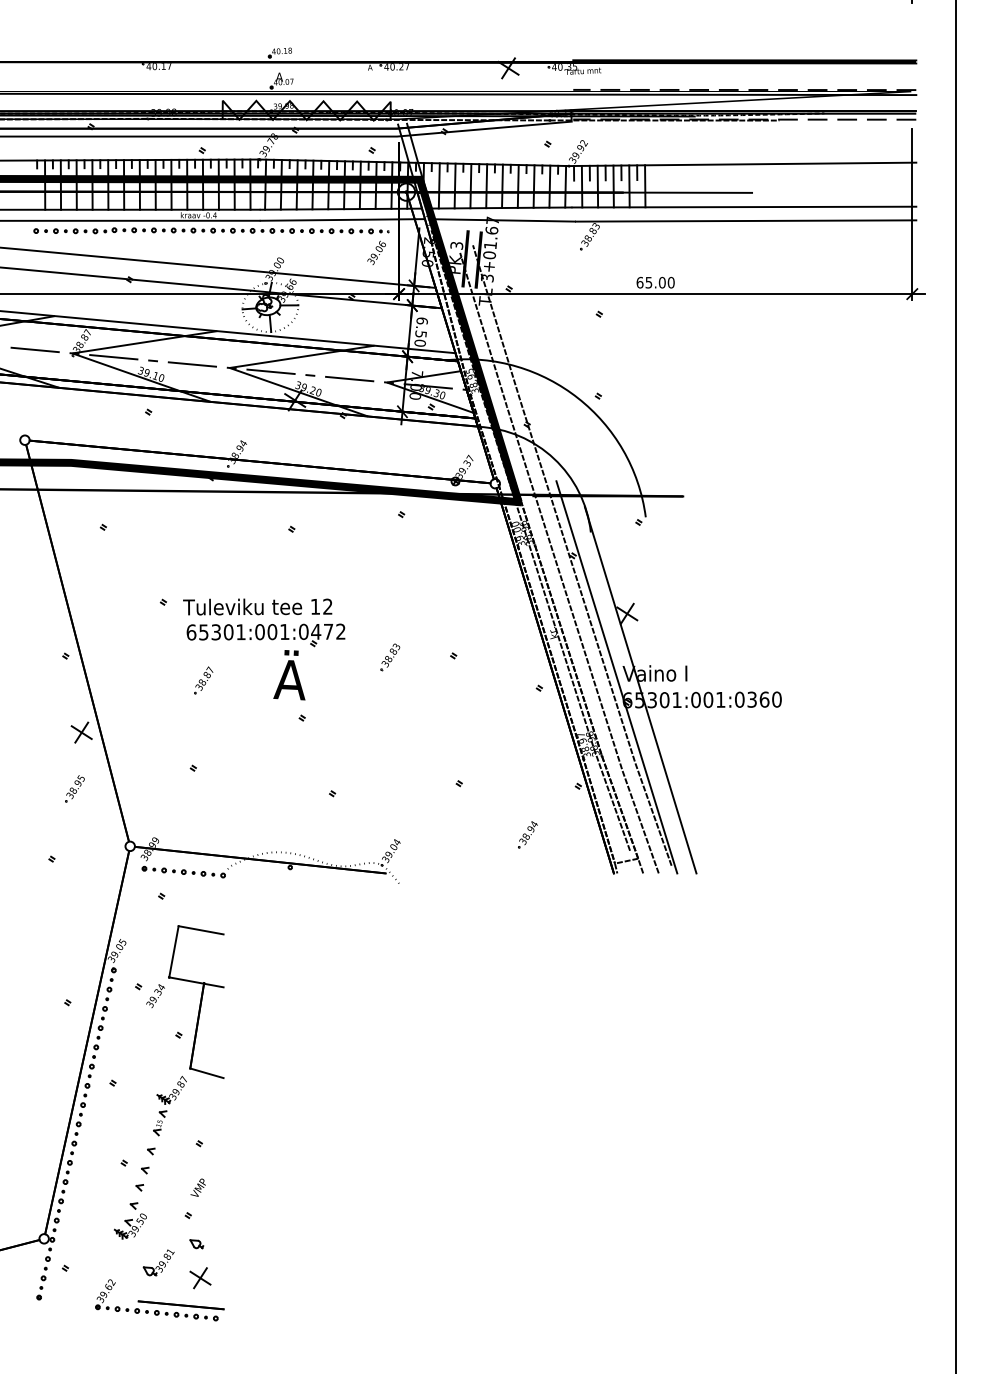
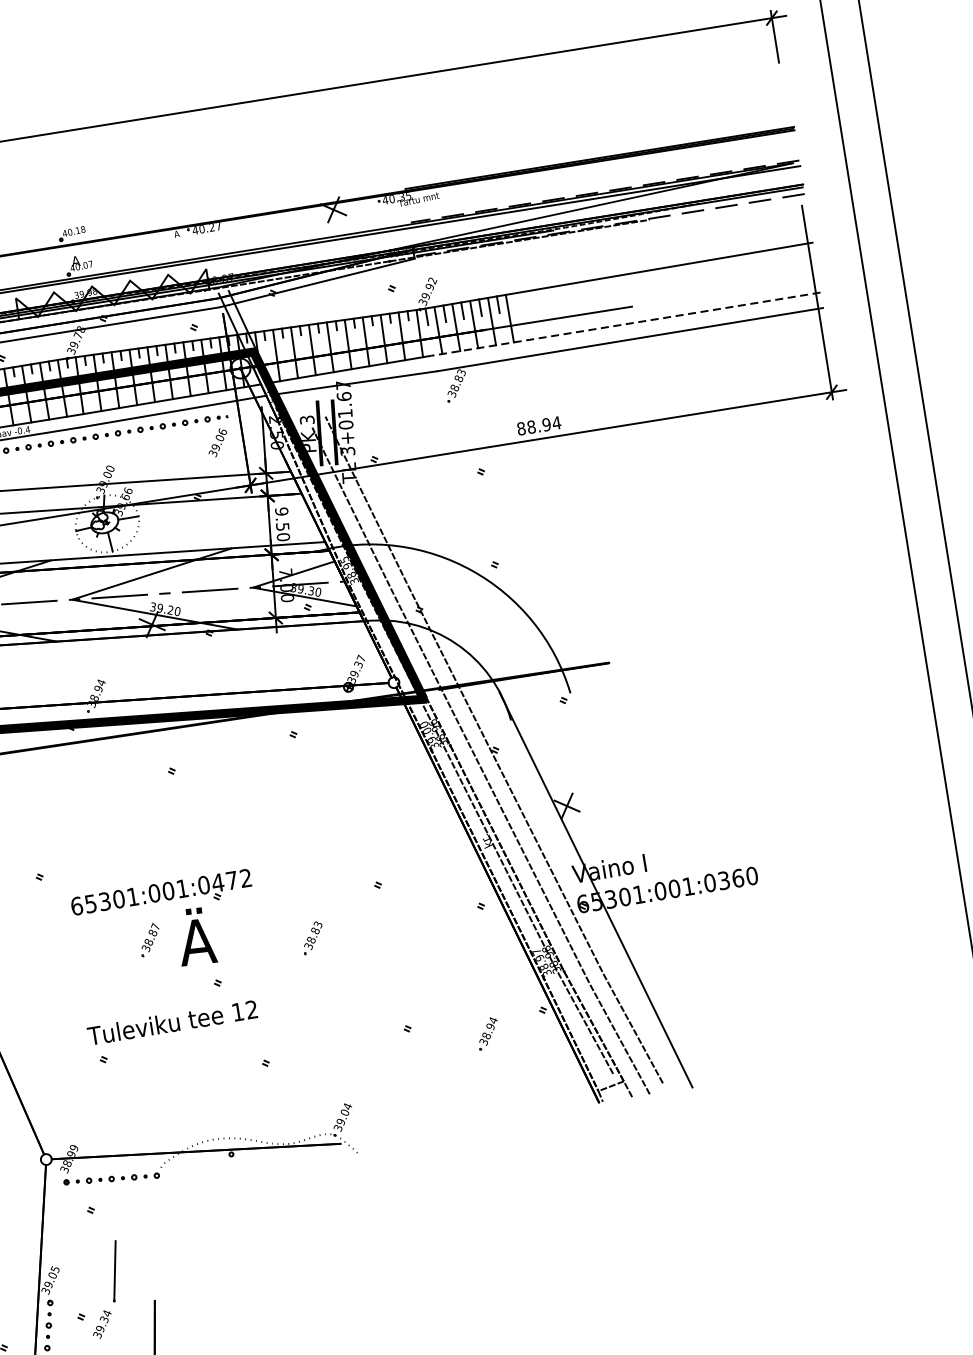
line: (744, 207) -> (626, 324), solid -> dashed
text: (655, 282) -> (538, 425), 65.00 -> 88.94
text: (421, 320) -> (280, 511), 6.50 -> 9.50
text: (257, 606) -> (172, 1022), moved
part: (390, 657) -> (313, 938), moved
line: (616, 677) -> (566, 880), removed
part: (203, 680) -> (149, 939), moved
part: (527, 834) -> (487, 1033), moved
line: (200, 930) -> (141, 1242), removed
line: (196, 982) -> (146, 1301), removed

